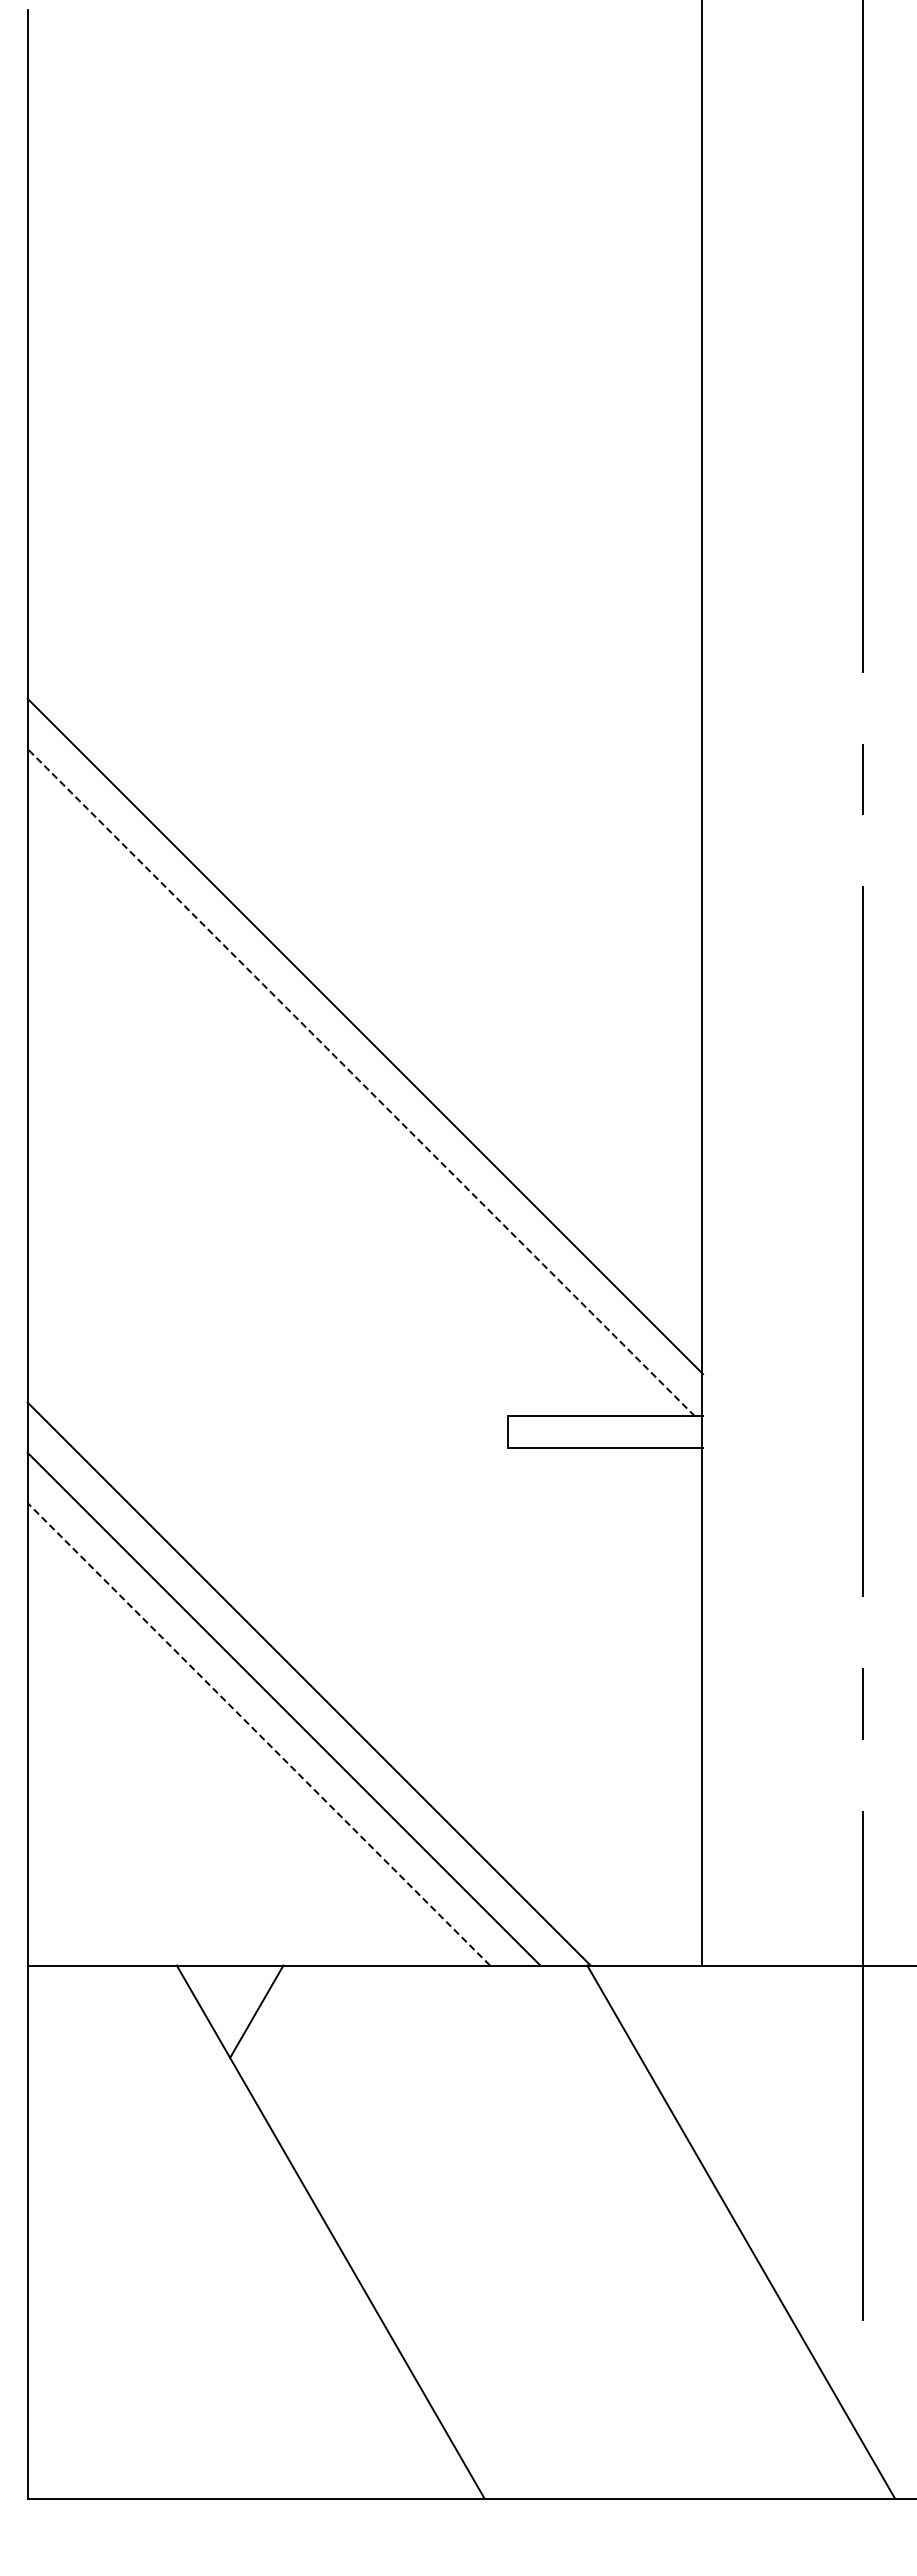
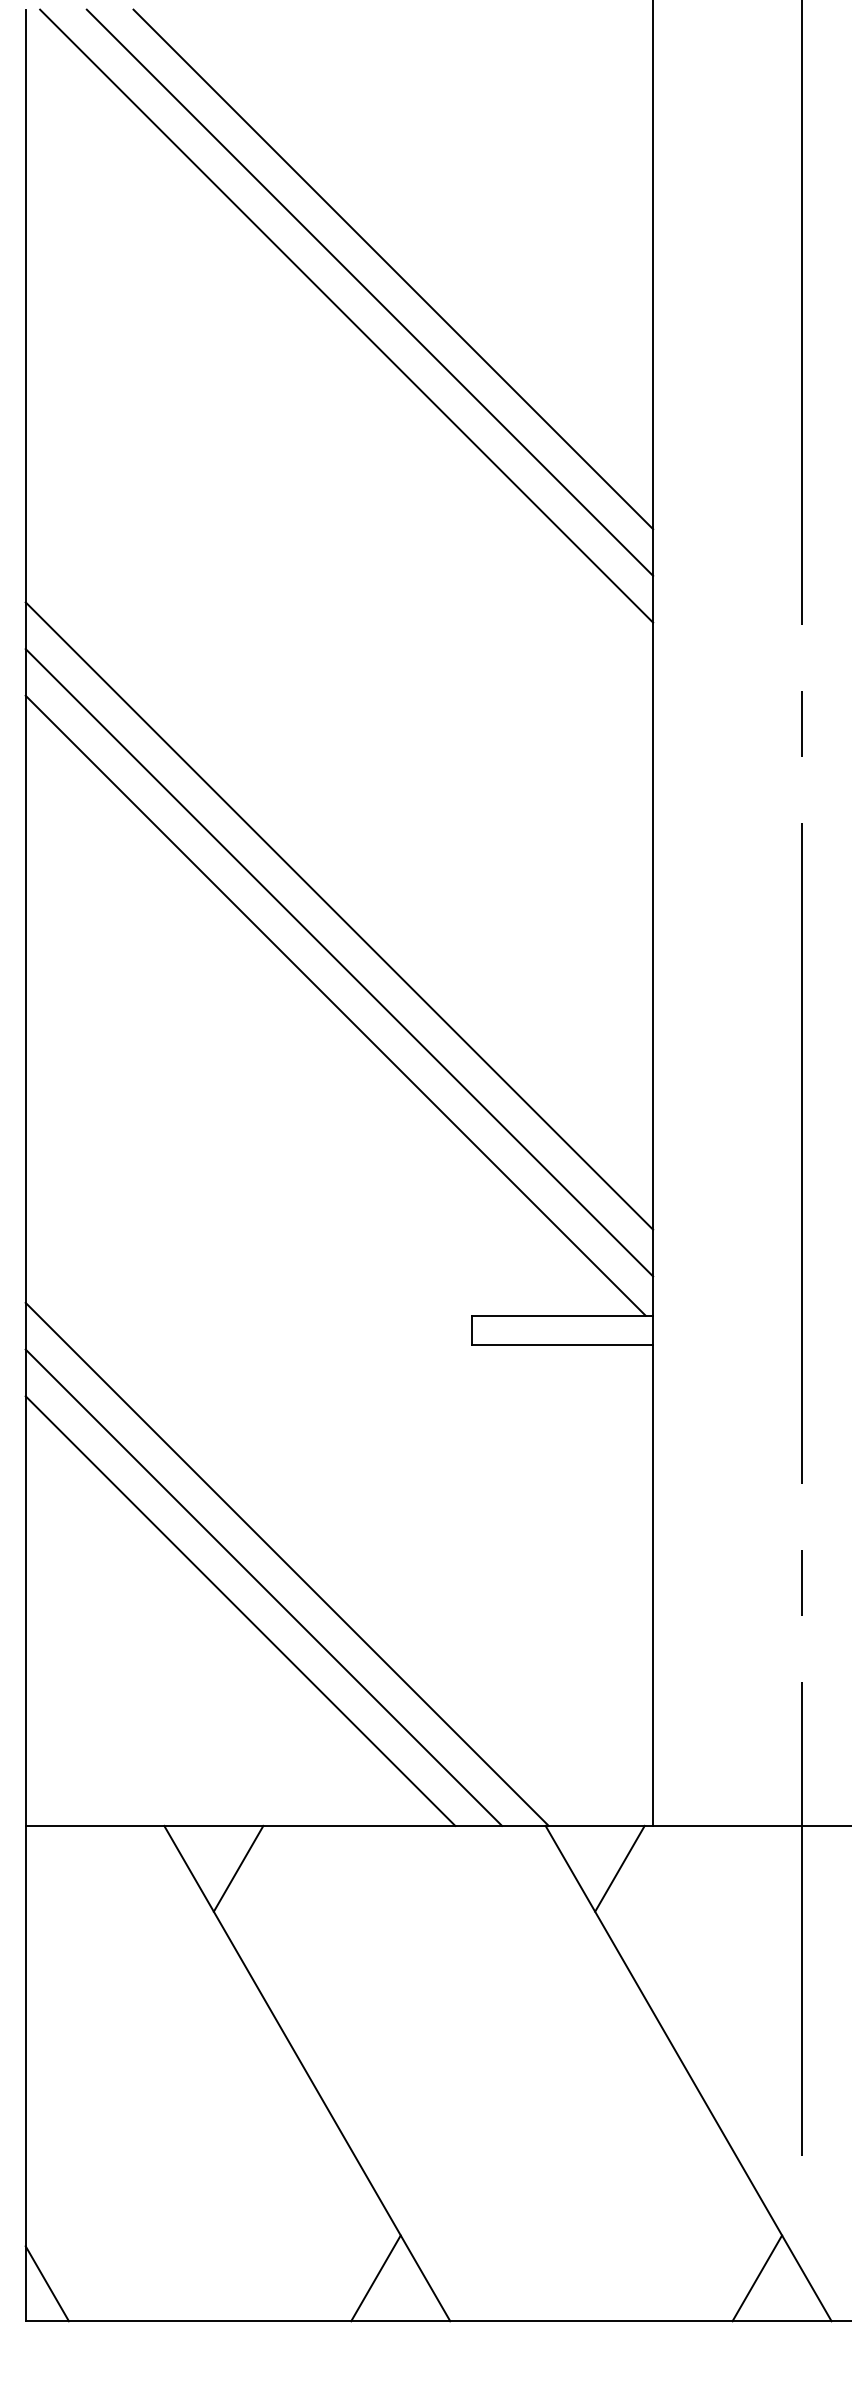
line: (423, 289) -> (393, 268), added
line: (398, 315) -> (370, 293), added
line: (373, 340) -> (347, 316), added
line: (365, 985) -> (339, 915), added
line: (361, 1082) -> (335, 1005), dashed -> solid
line: (258, 1733) -> (240, 1610), dashed -> solid
line: (666, 2011) -> (619, 1868), added
line: (404, 2452) -> (375, 2278), added
line: (814, 2452) -> (756, 2278), added
line: (50, 2458) -> (46, 2283), added

